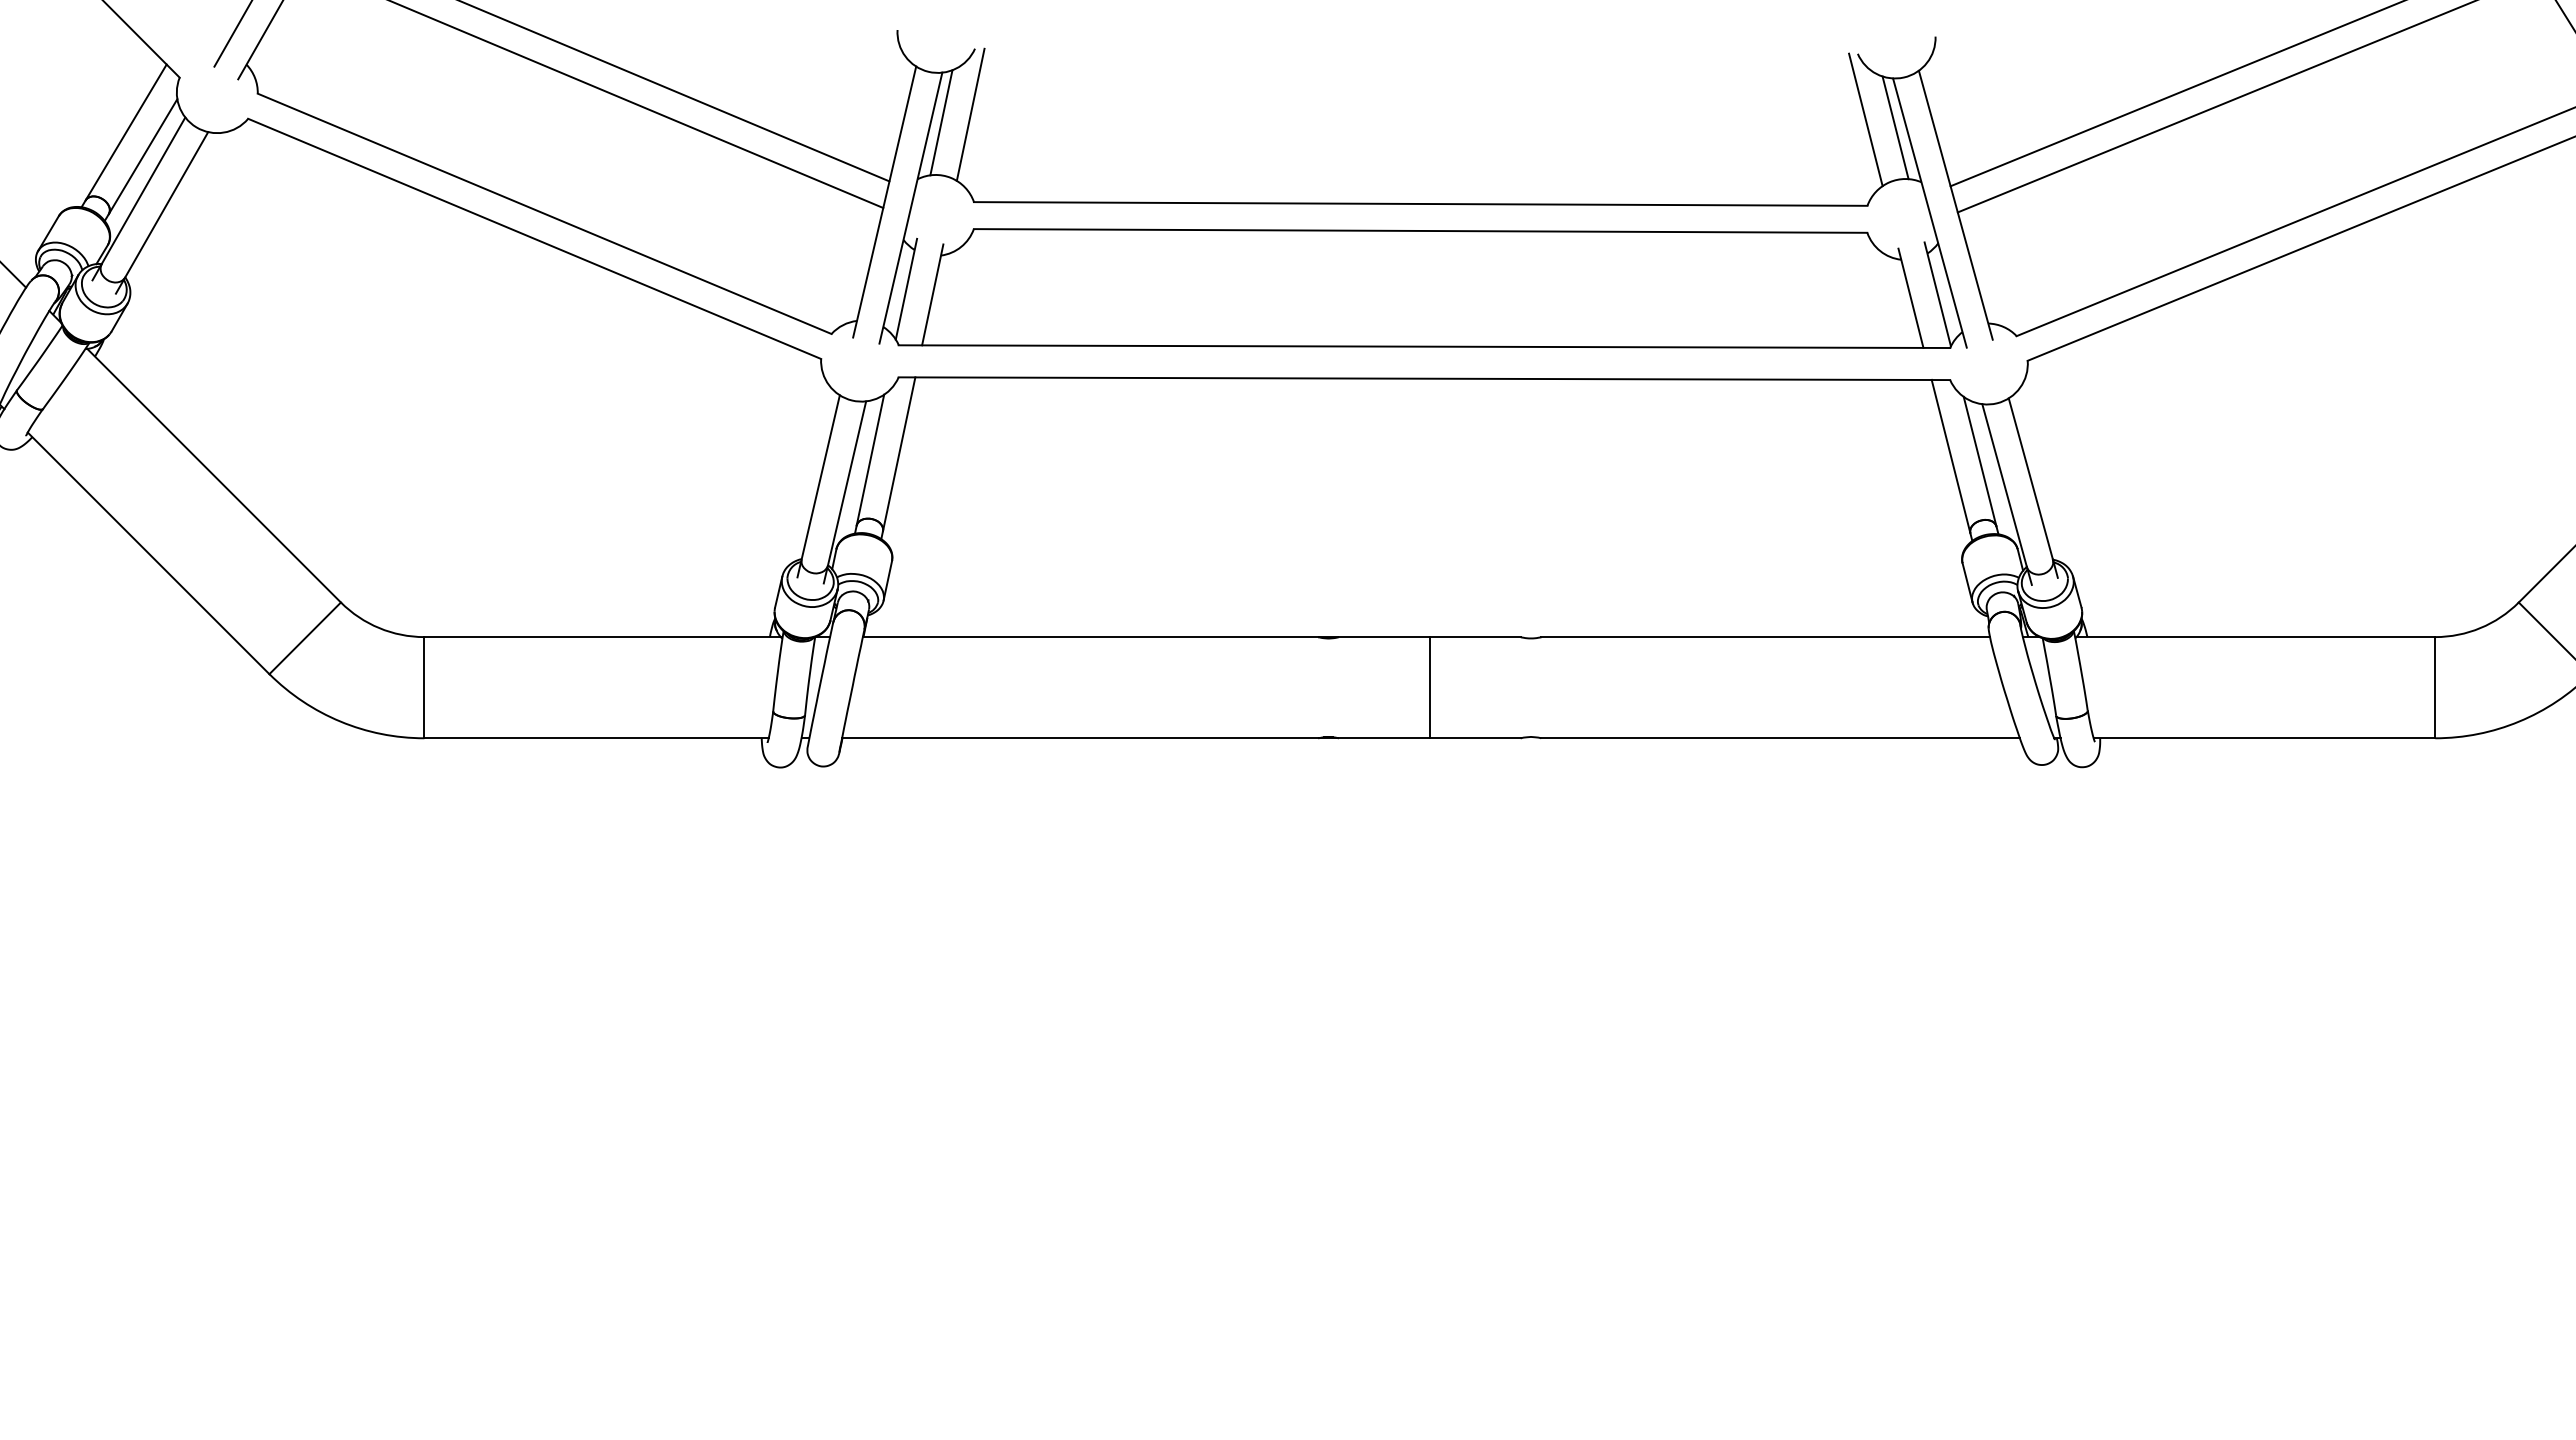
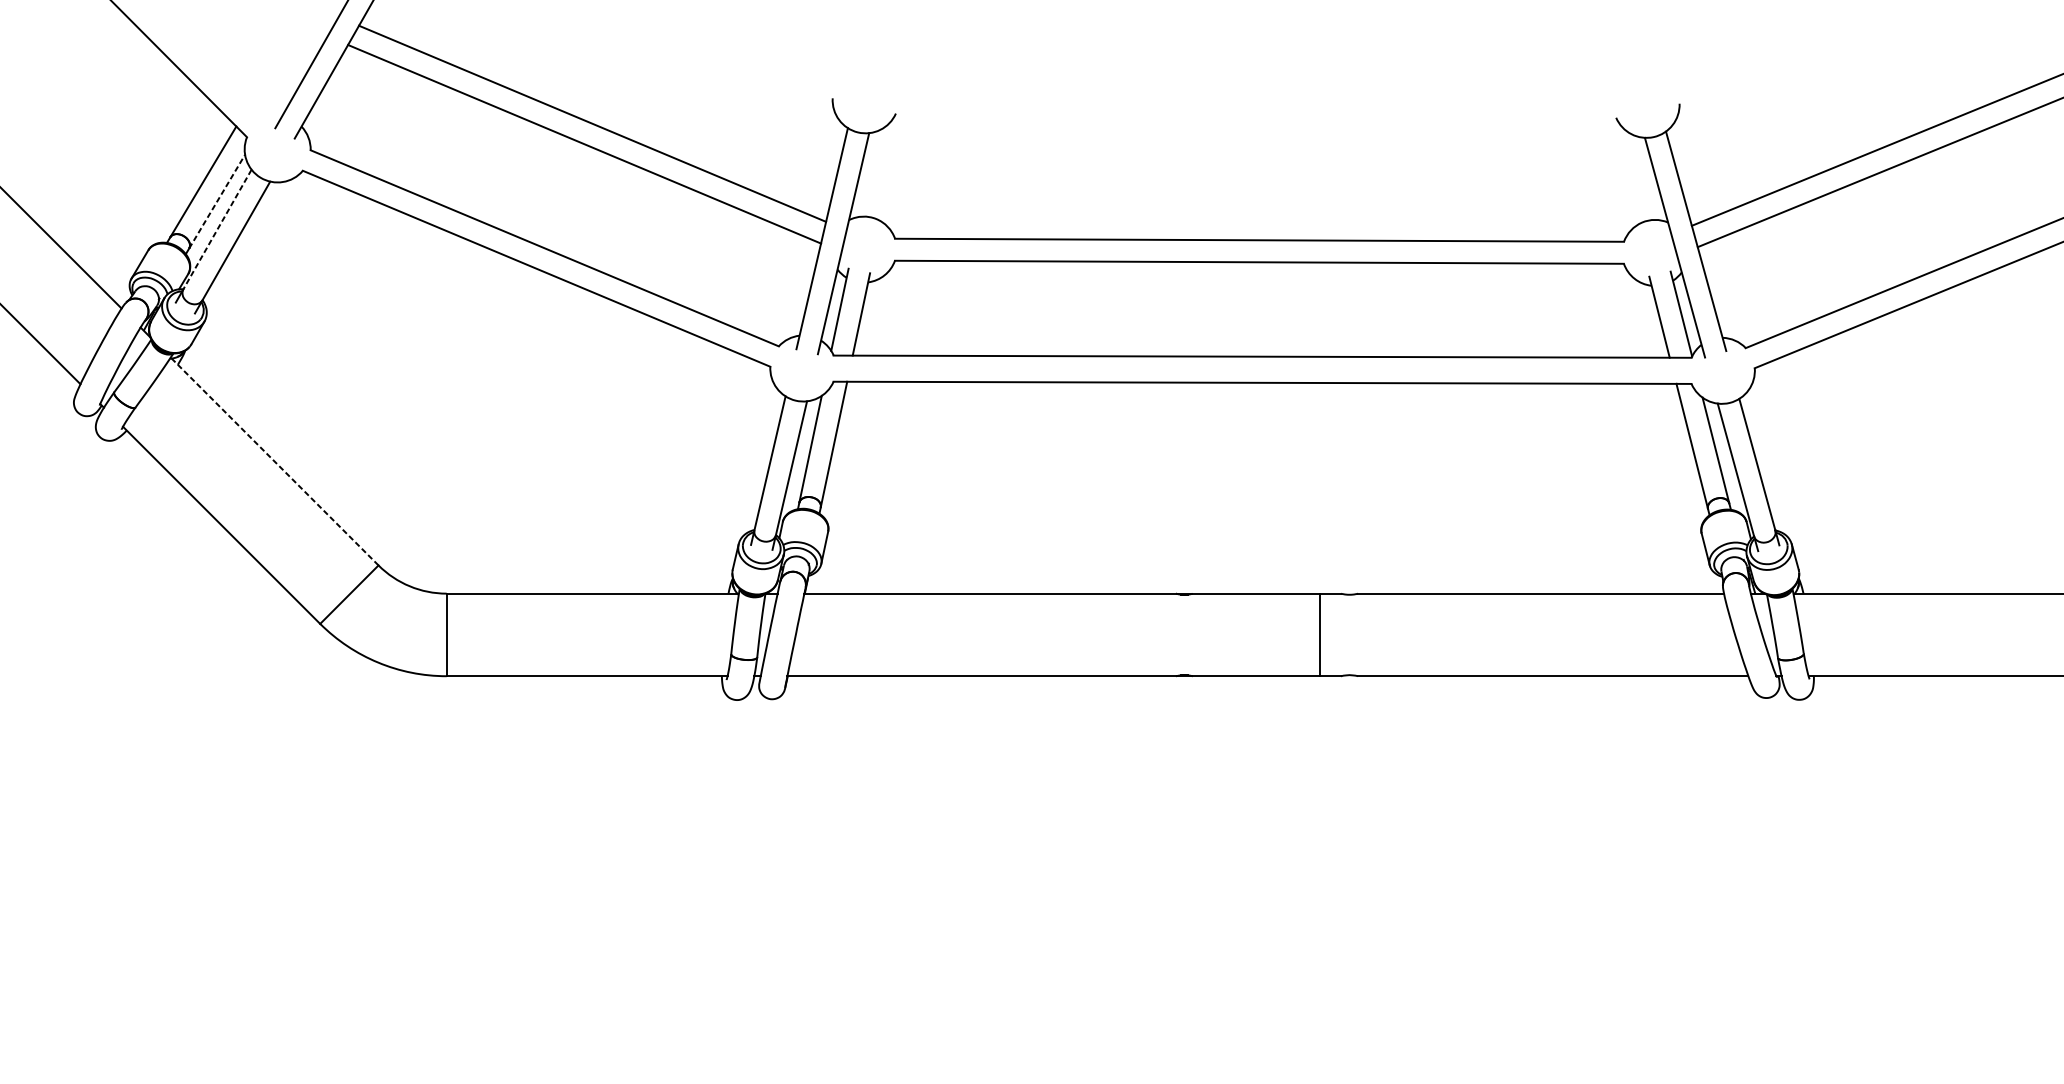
line: (970, 114) -> (892, 167), removed
line: (1865, 119) -> (1622, 171), removed
line: (941, 122) -> (868, 173), removed
line: (1895, 127) -> (1646, 177), removed
line: (143, 156) -> (217, 201), solid -> dashed
line: (143, 191) -> (217, 230), solid -> dashed
line: (213, 475) -> (274, 461), solid -> dashed
line: (1429, 687) -> (1319, 634), moved

